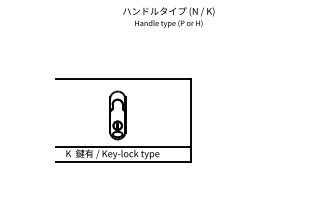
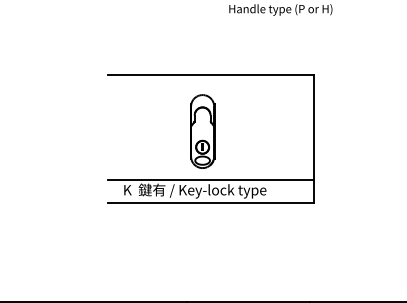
part: (123, 120) -> (211, 139), moved

